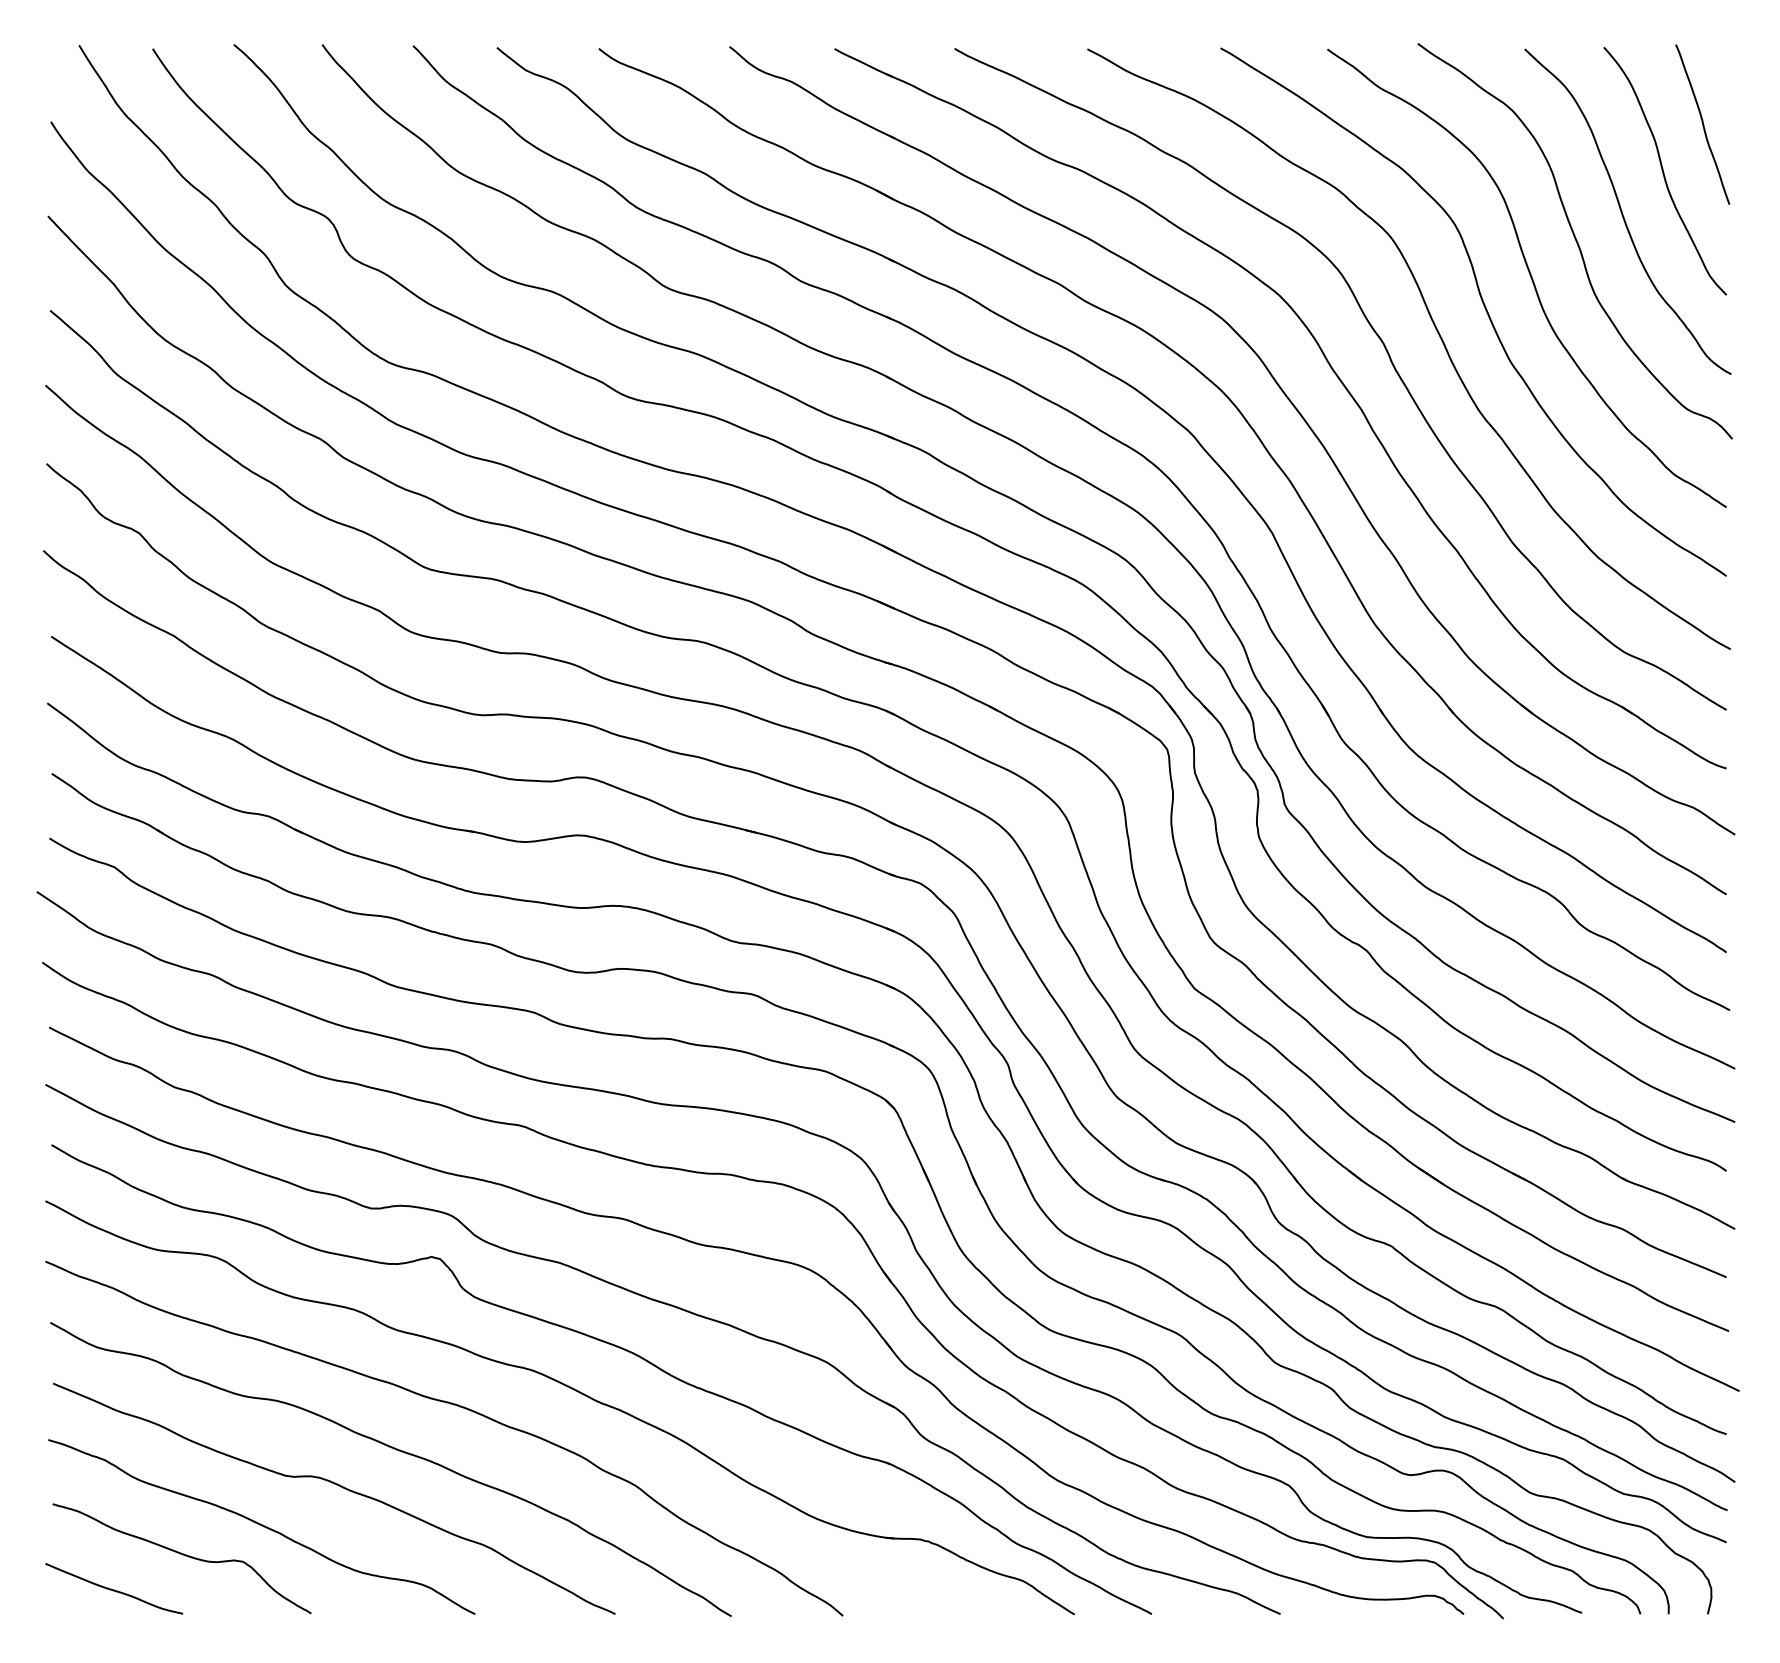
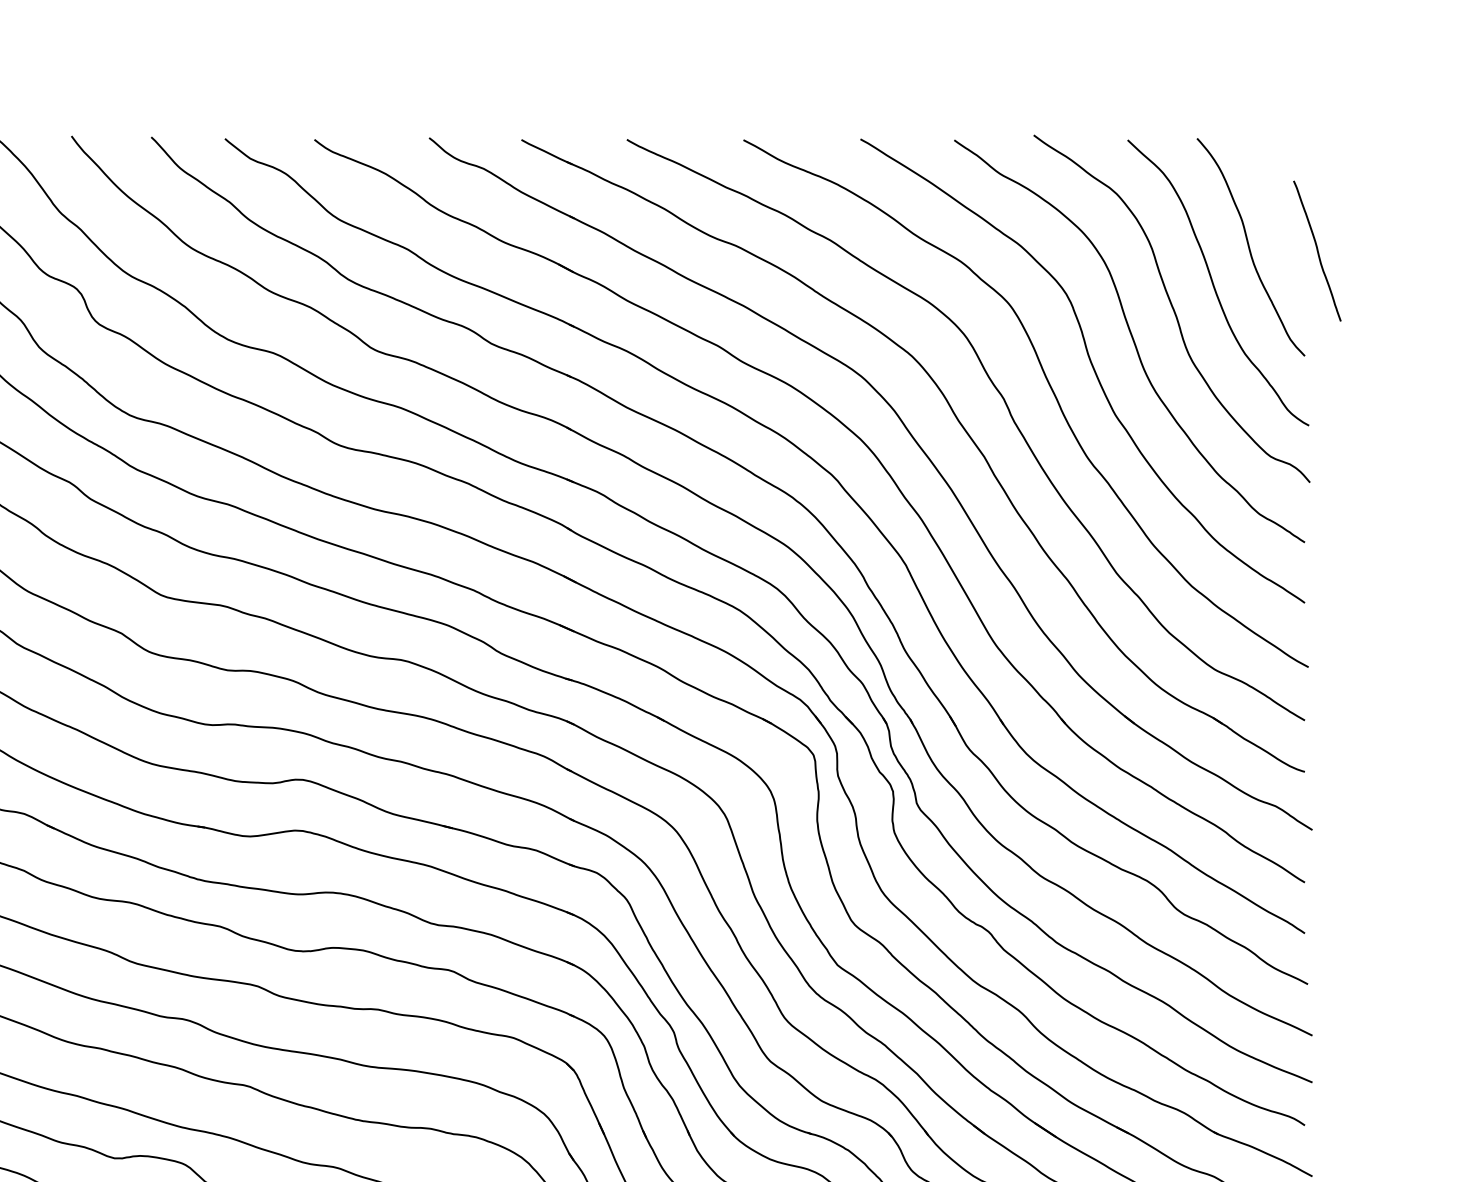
curve: (1702, 124) -> (1317, 251), moved

